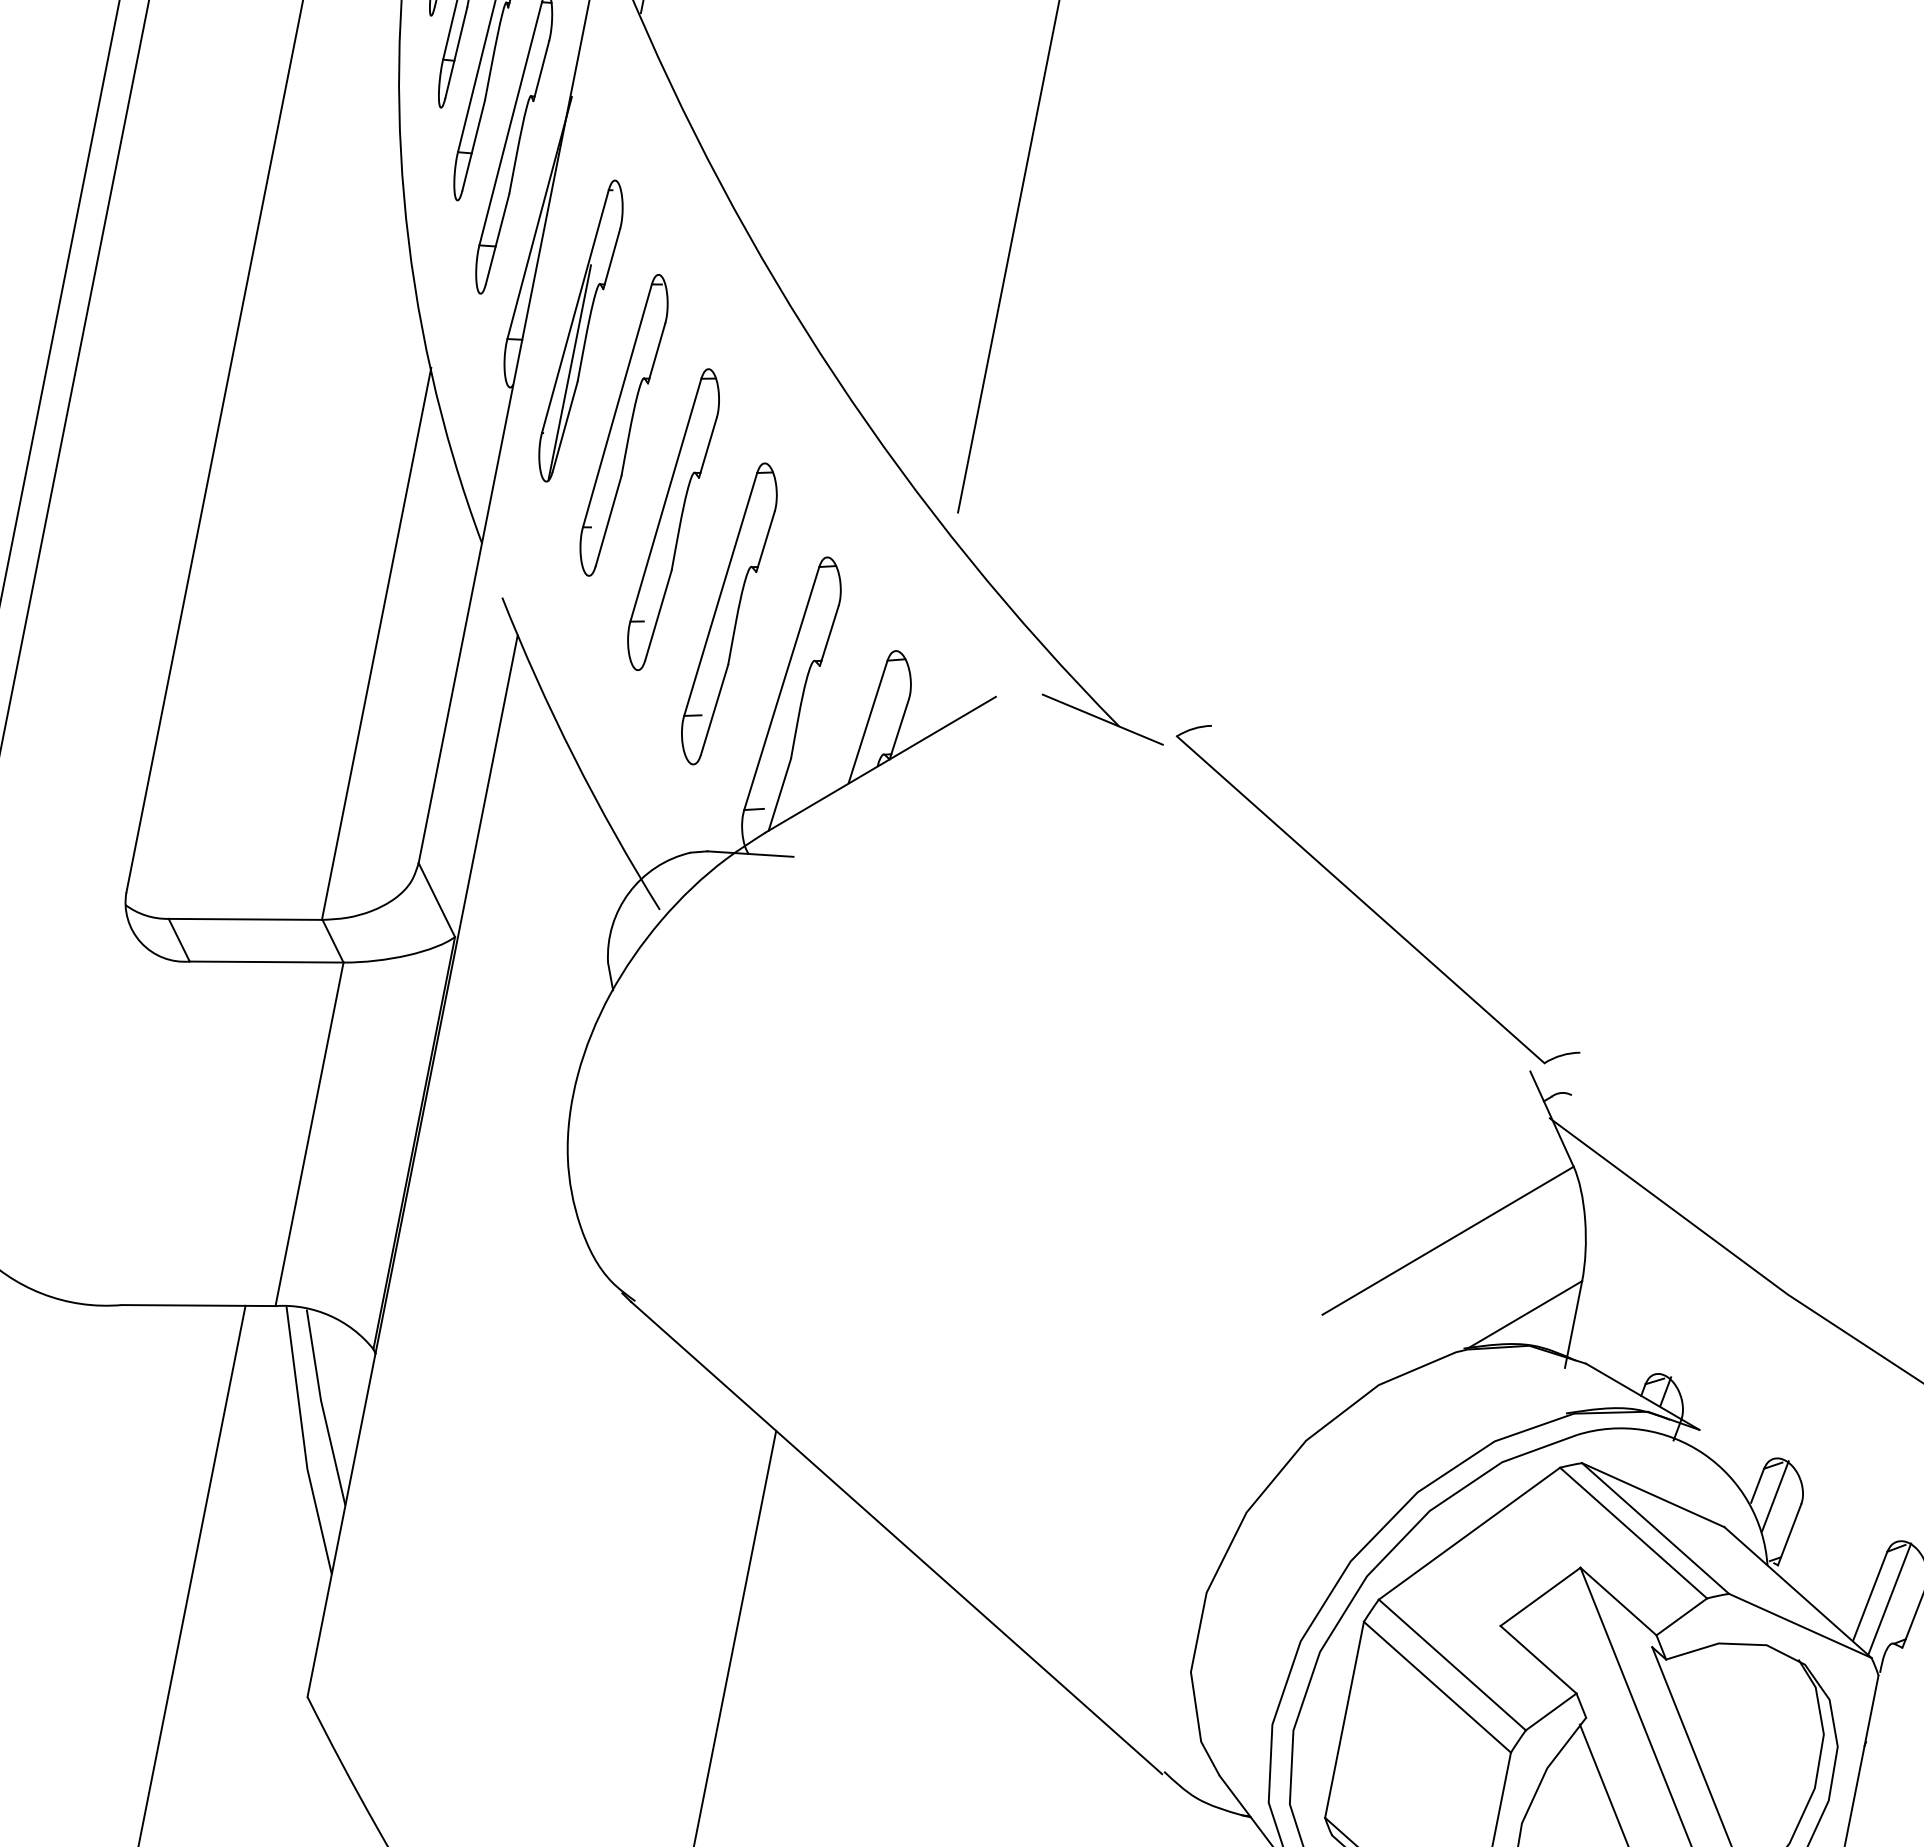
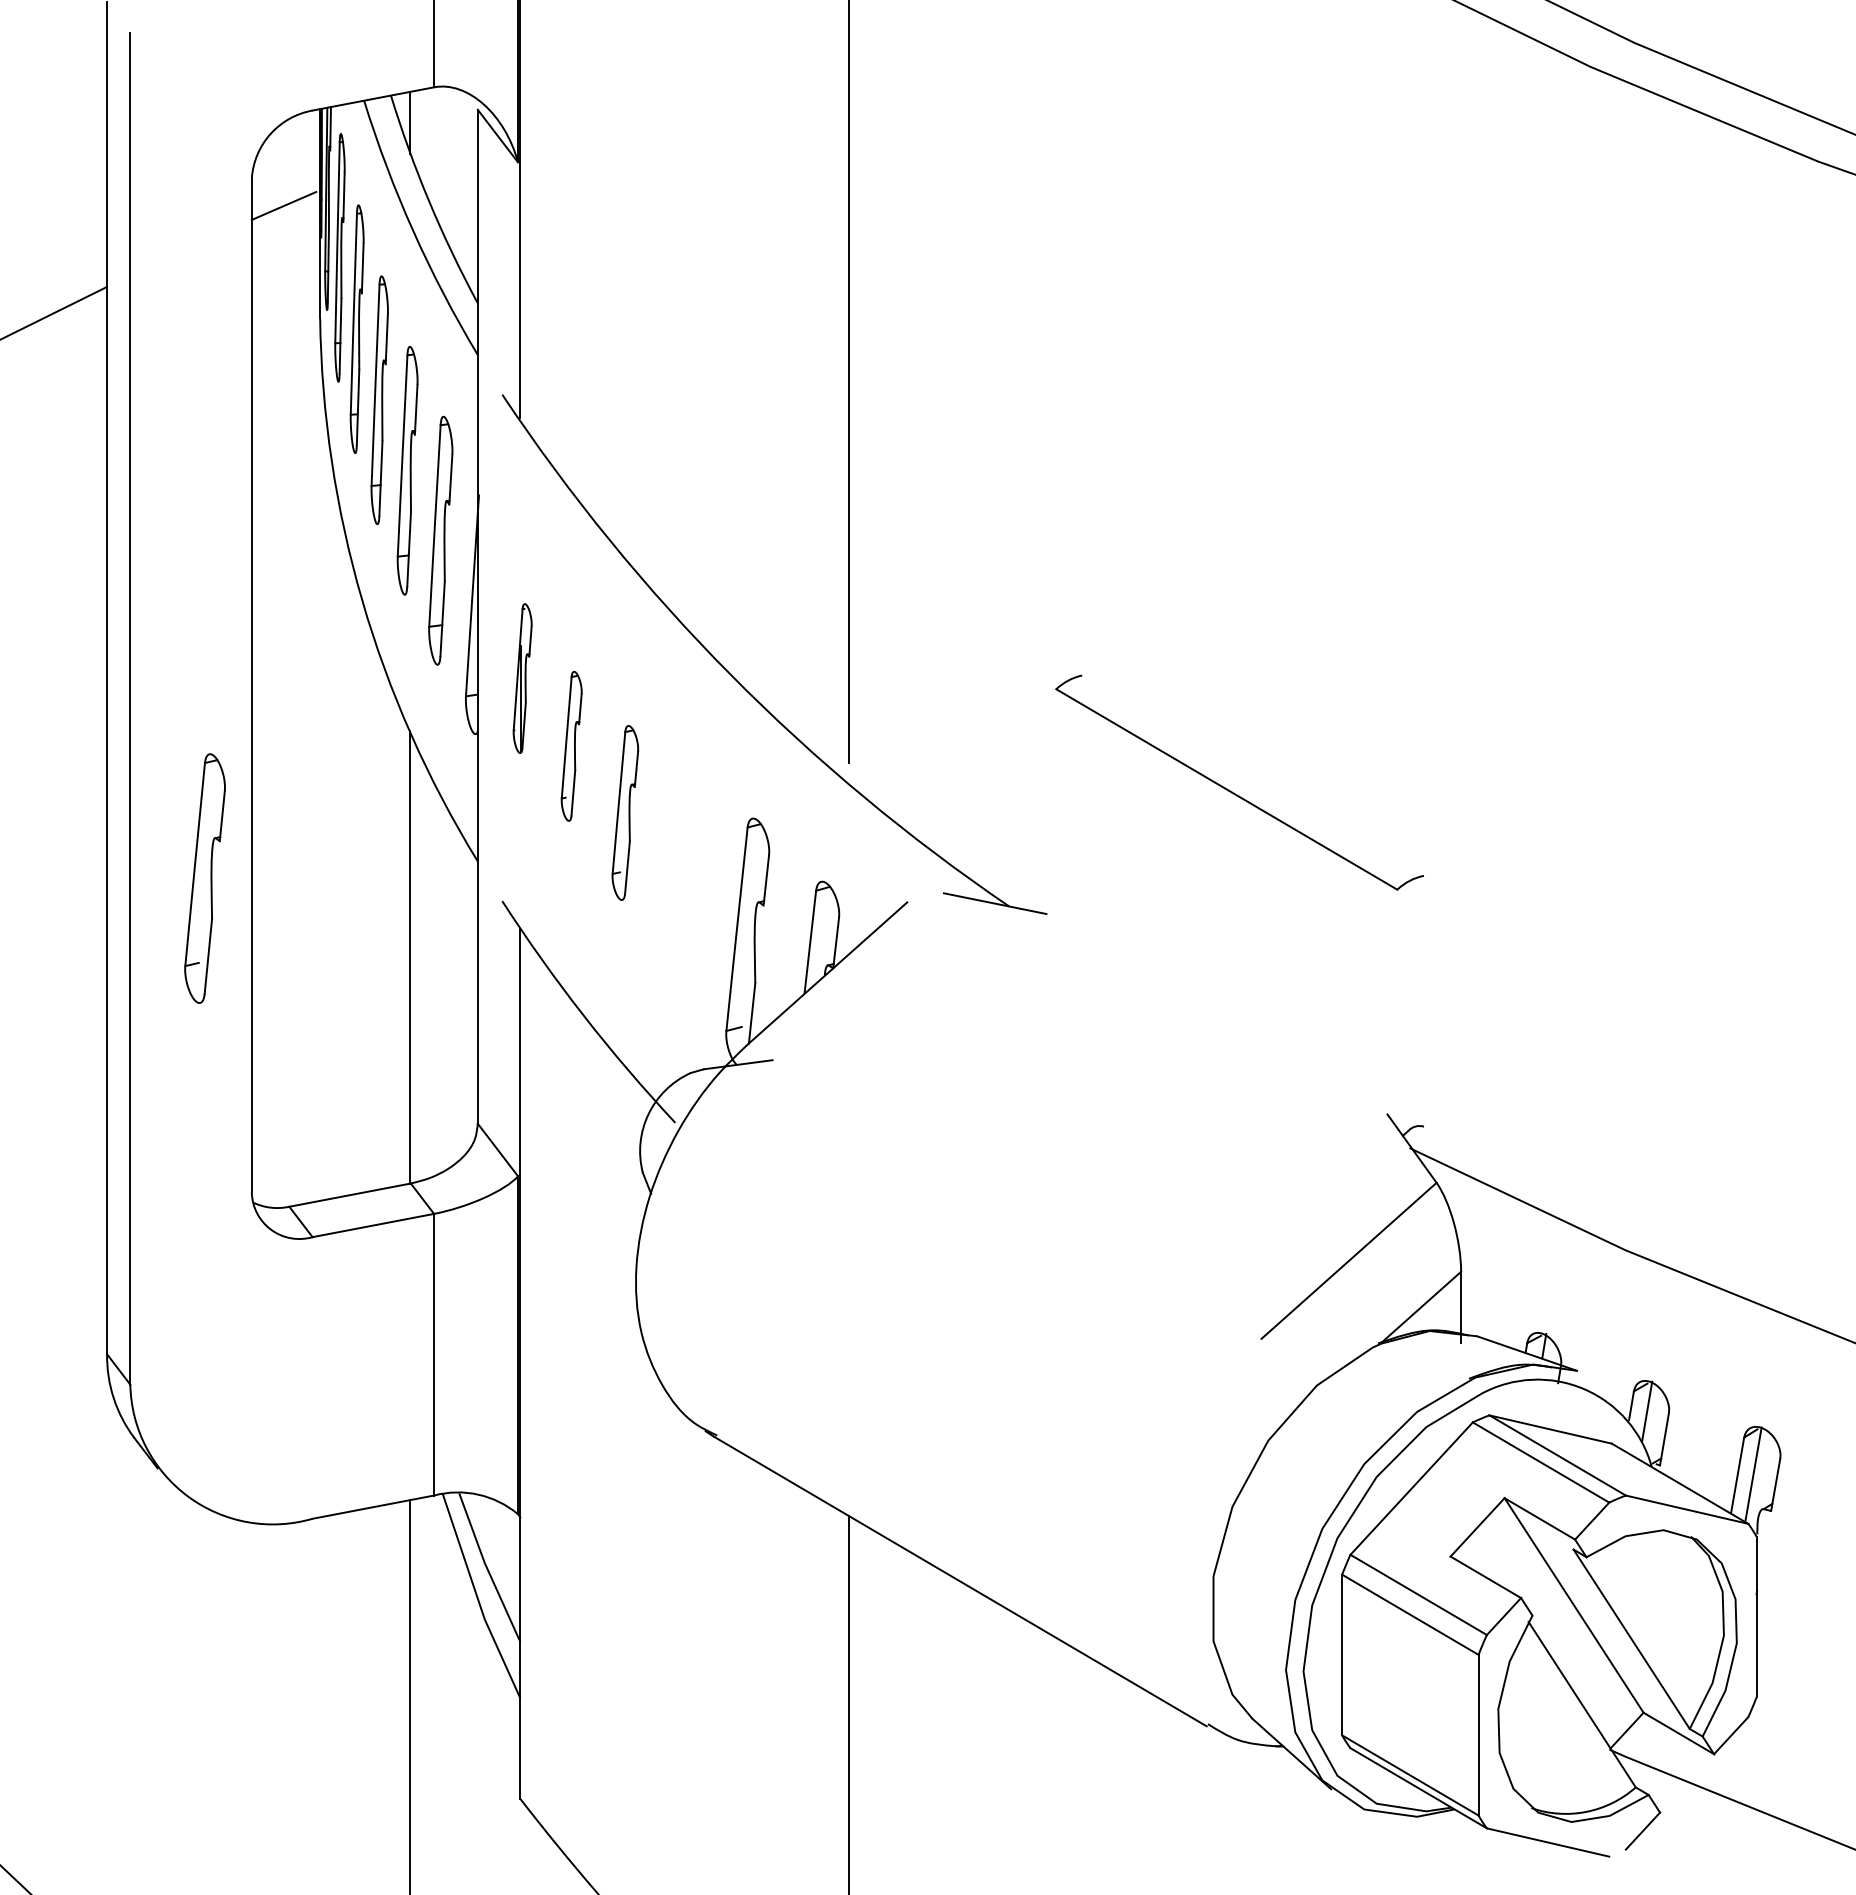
part: (580, 330) -> (522, 678), size x0.6
part: (624, 425) -> (571, 746), size x0.6
part: (673, 519) -> (625, 812), size x0.7
part: (728, 613) -> (204, 878), moved
part: (1369, 905) -> (1234, 792), moved

